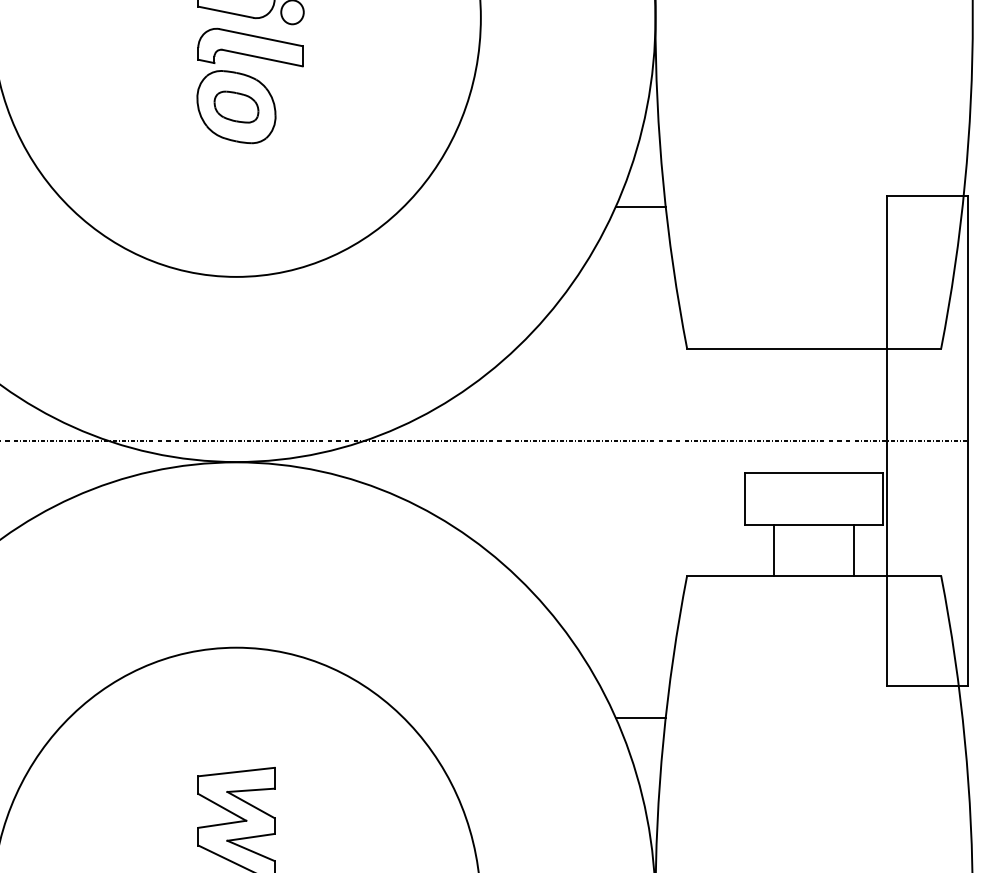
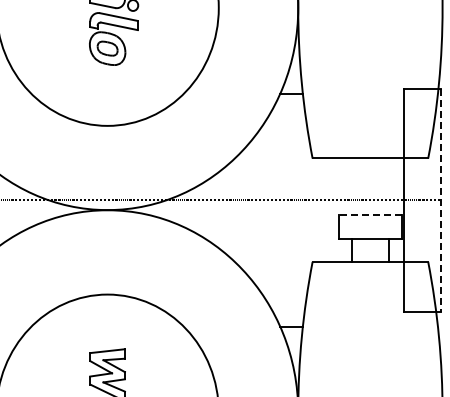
line: (968, 440) -> (440, 200), solid -> dashed
line: (814, 473) -> (370, 215), solid -> dashed

